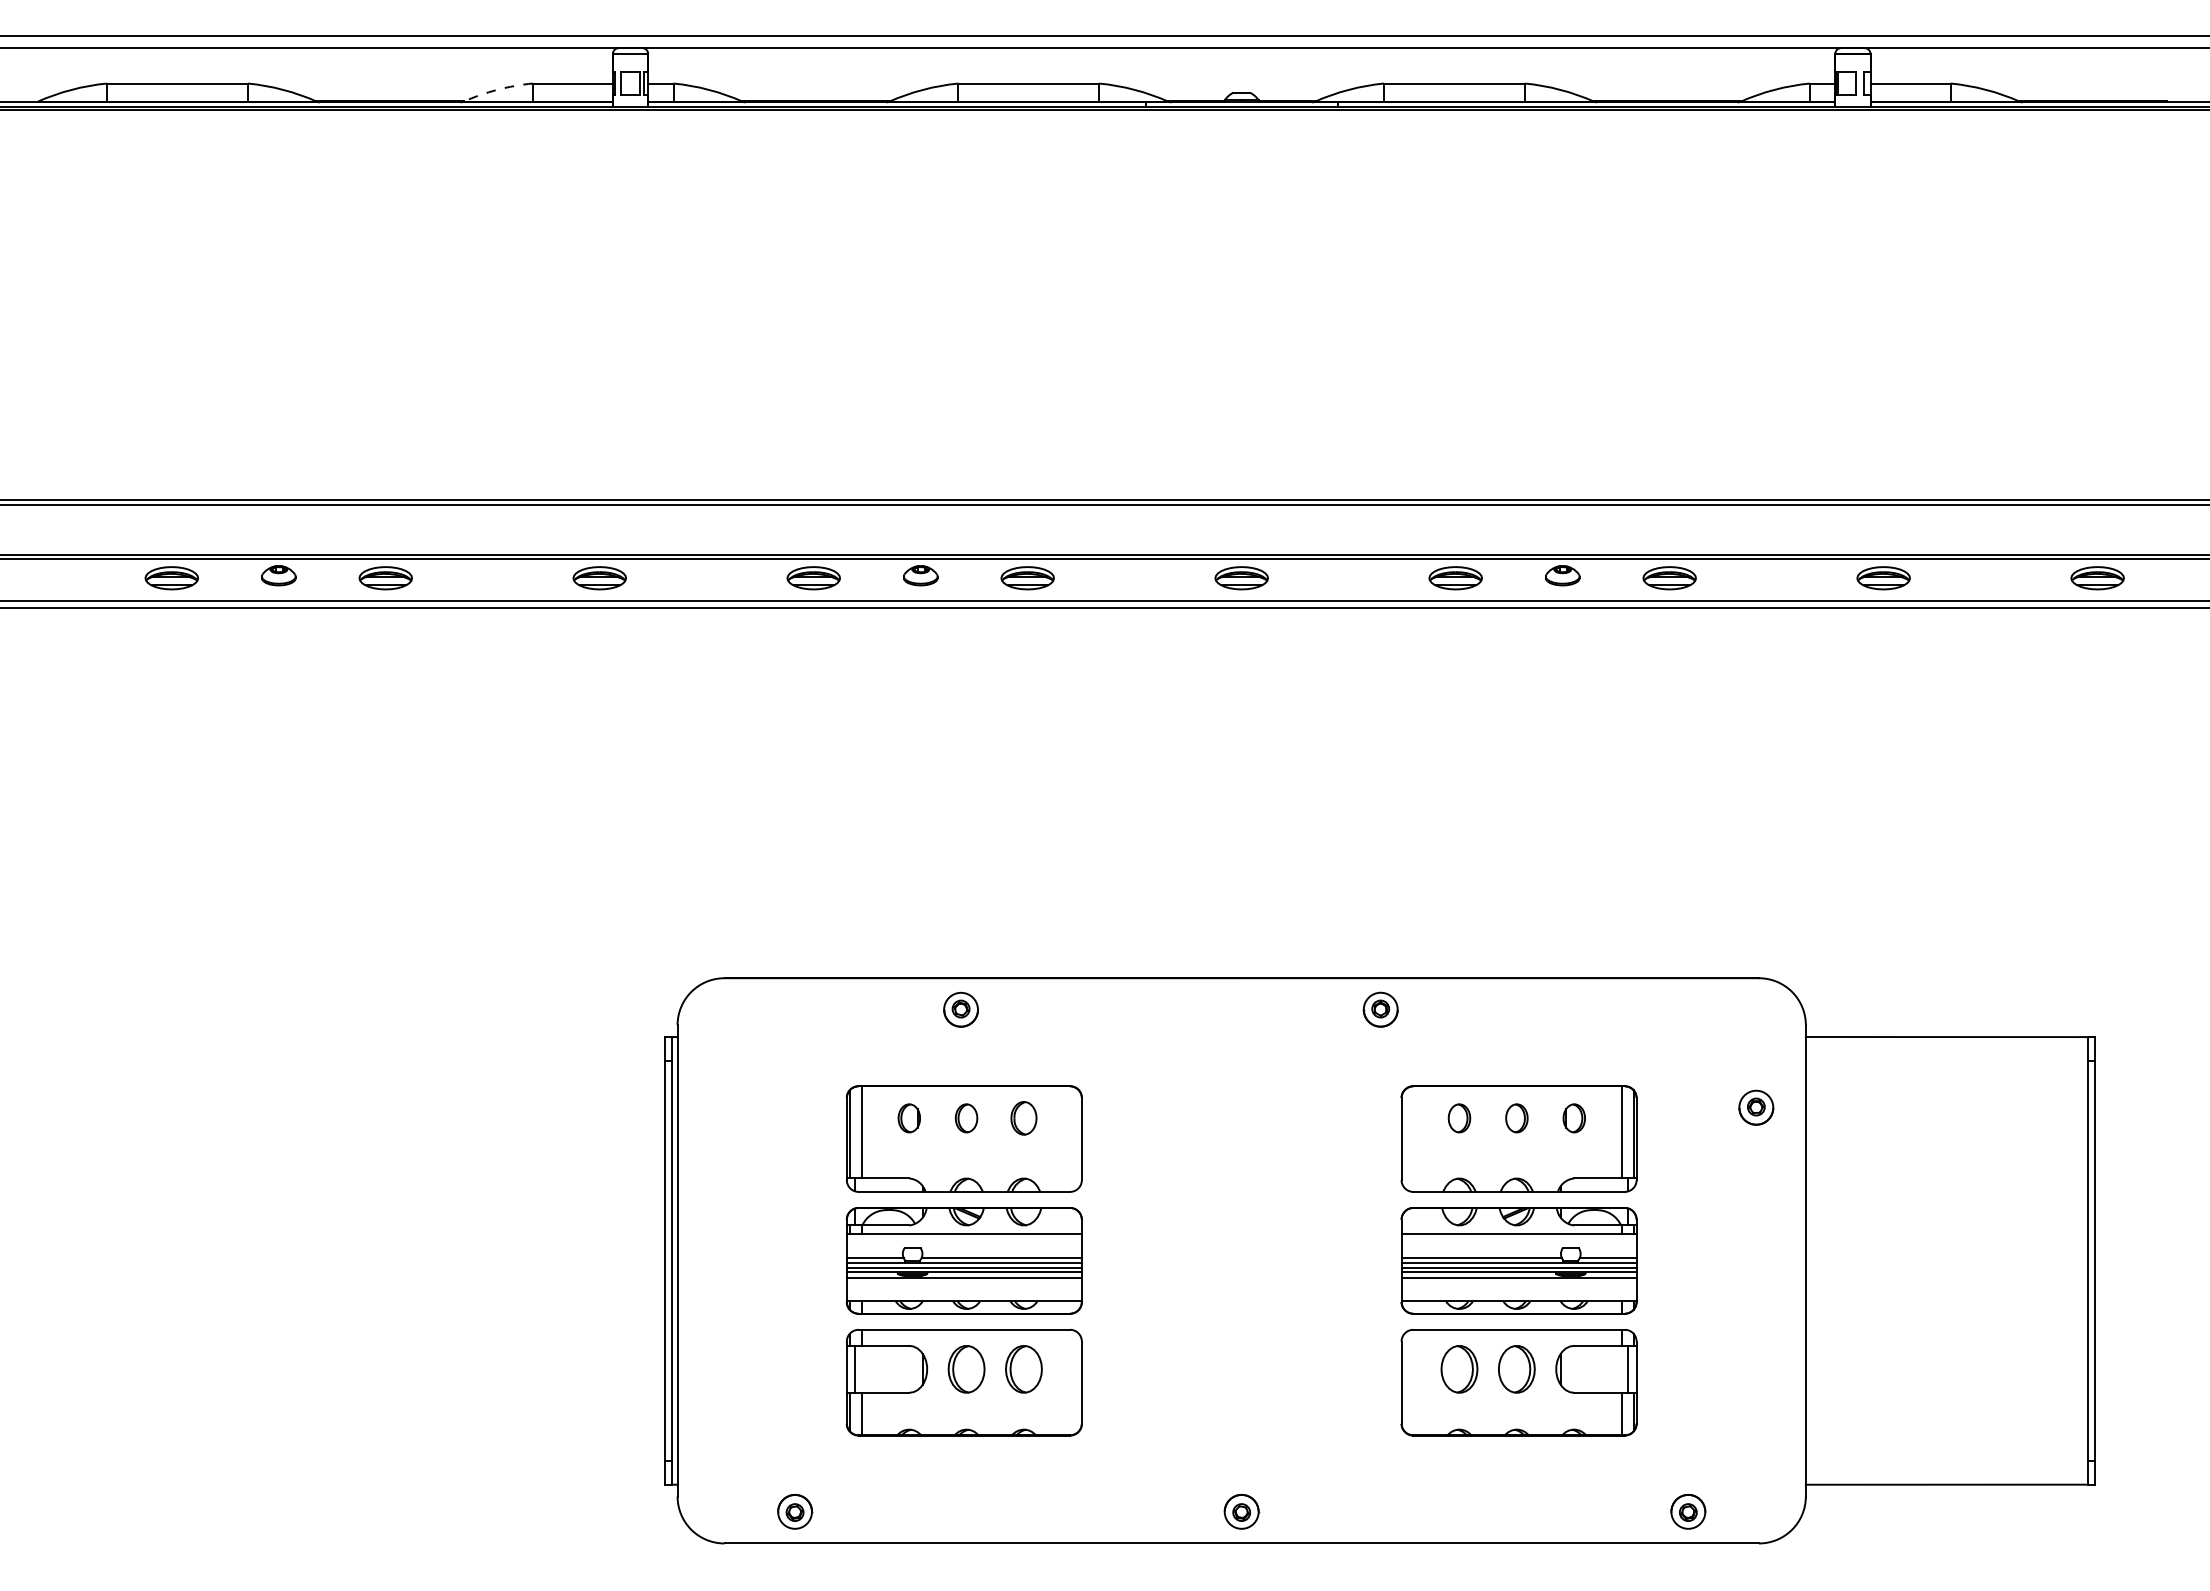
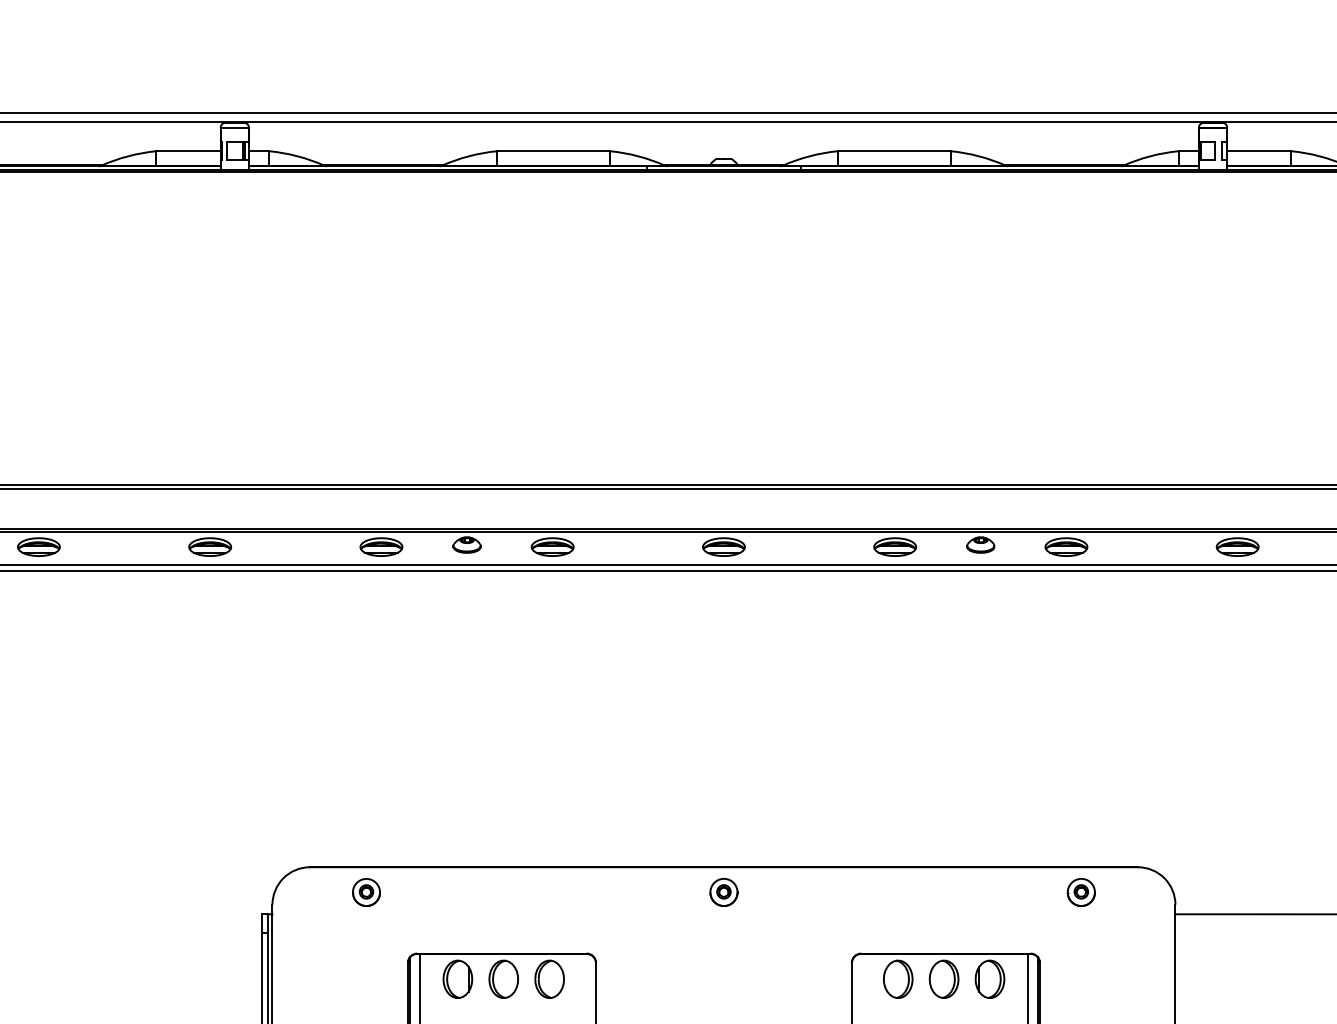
arc: (497, 89) -> (128, 155), dashed -> solid
part: (960, 1009) -> (366, 892), moved
part: (1380, 1009) -> (723, 892), moved
part: (1756, 1107) -> (1081, 892), moved
part: (909, 1118) -> (458, 979), size x1.67
part: (966, 1118) -> (503, 979), size x1.67
part: (1023, 1118) -> (549, 979), size x1.43
part: (1459, 1118) -> (898, 979), size x1.67
part: (1516, 1118) -> (943, 979), size x1.67
part: (1574, 1118) -> (990, 979), size x1.67

